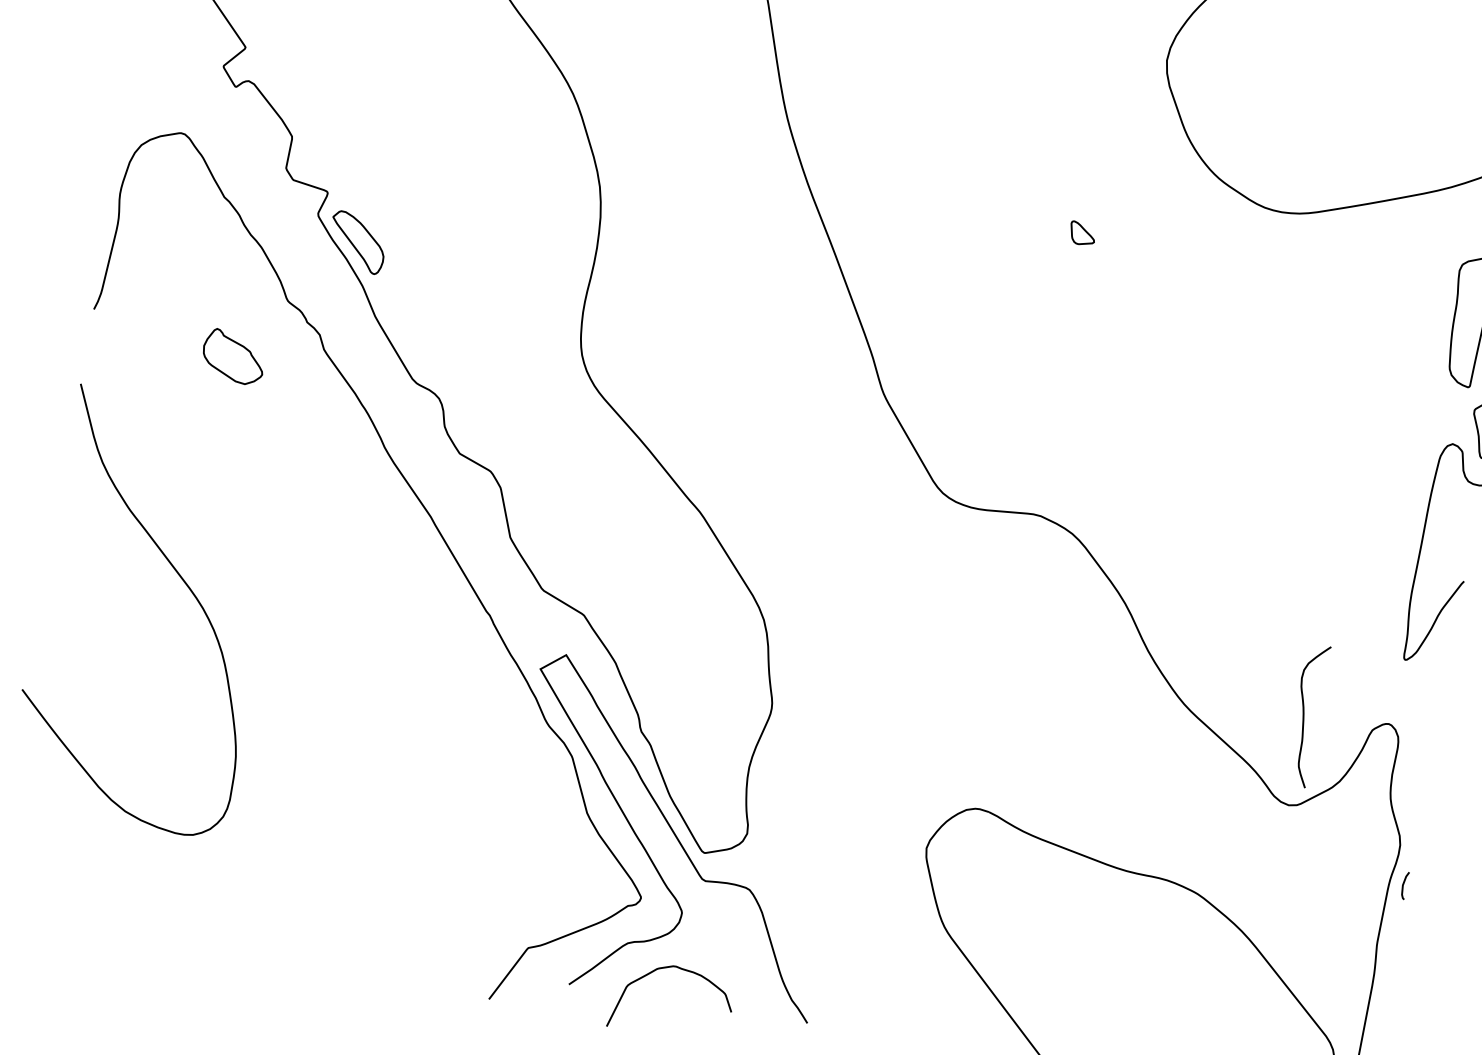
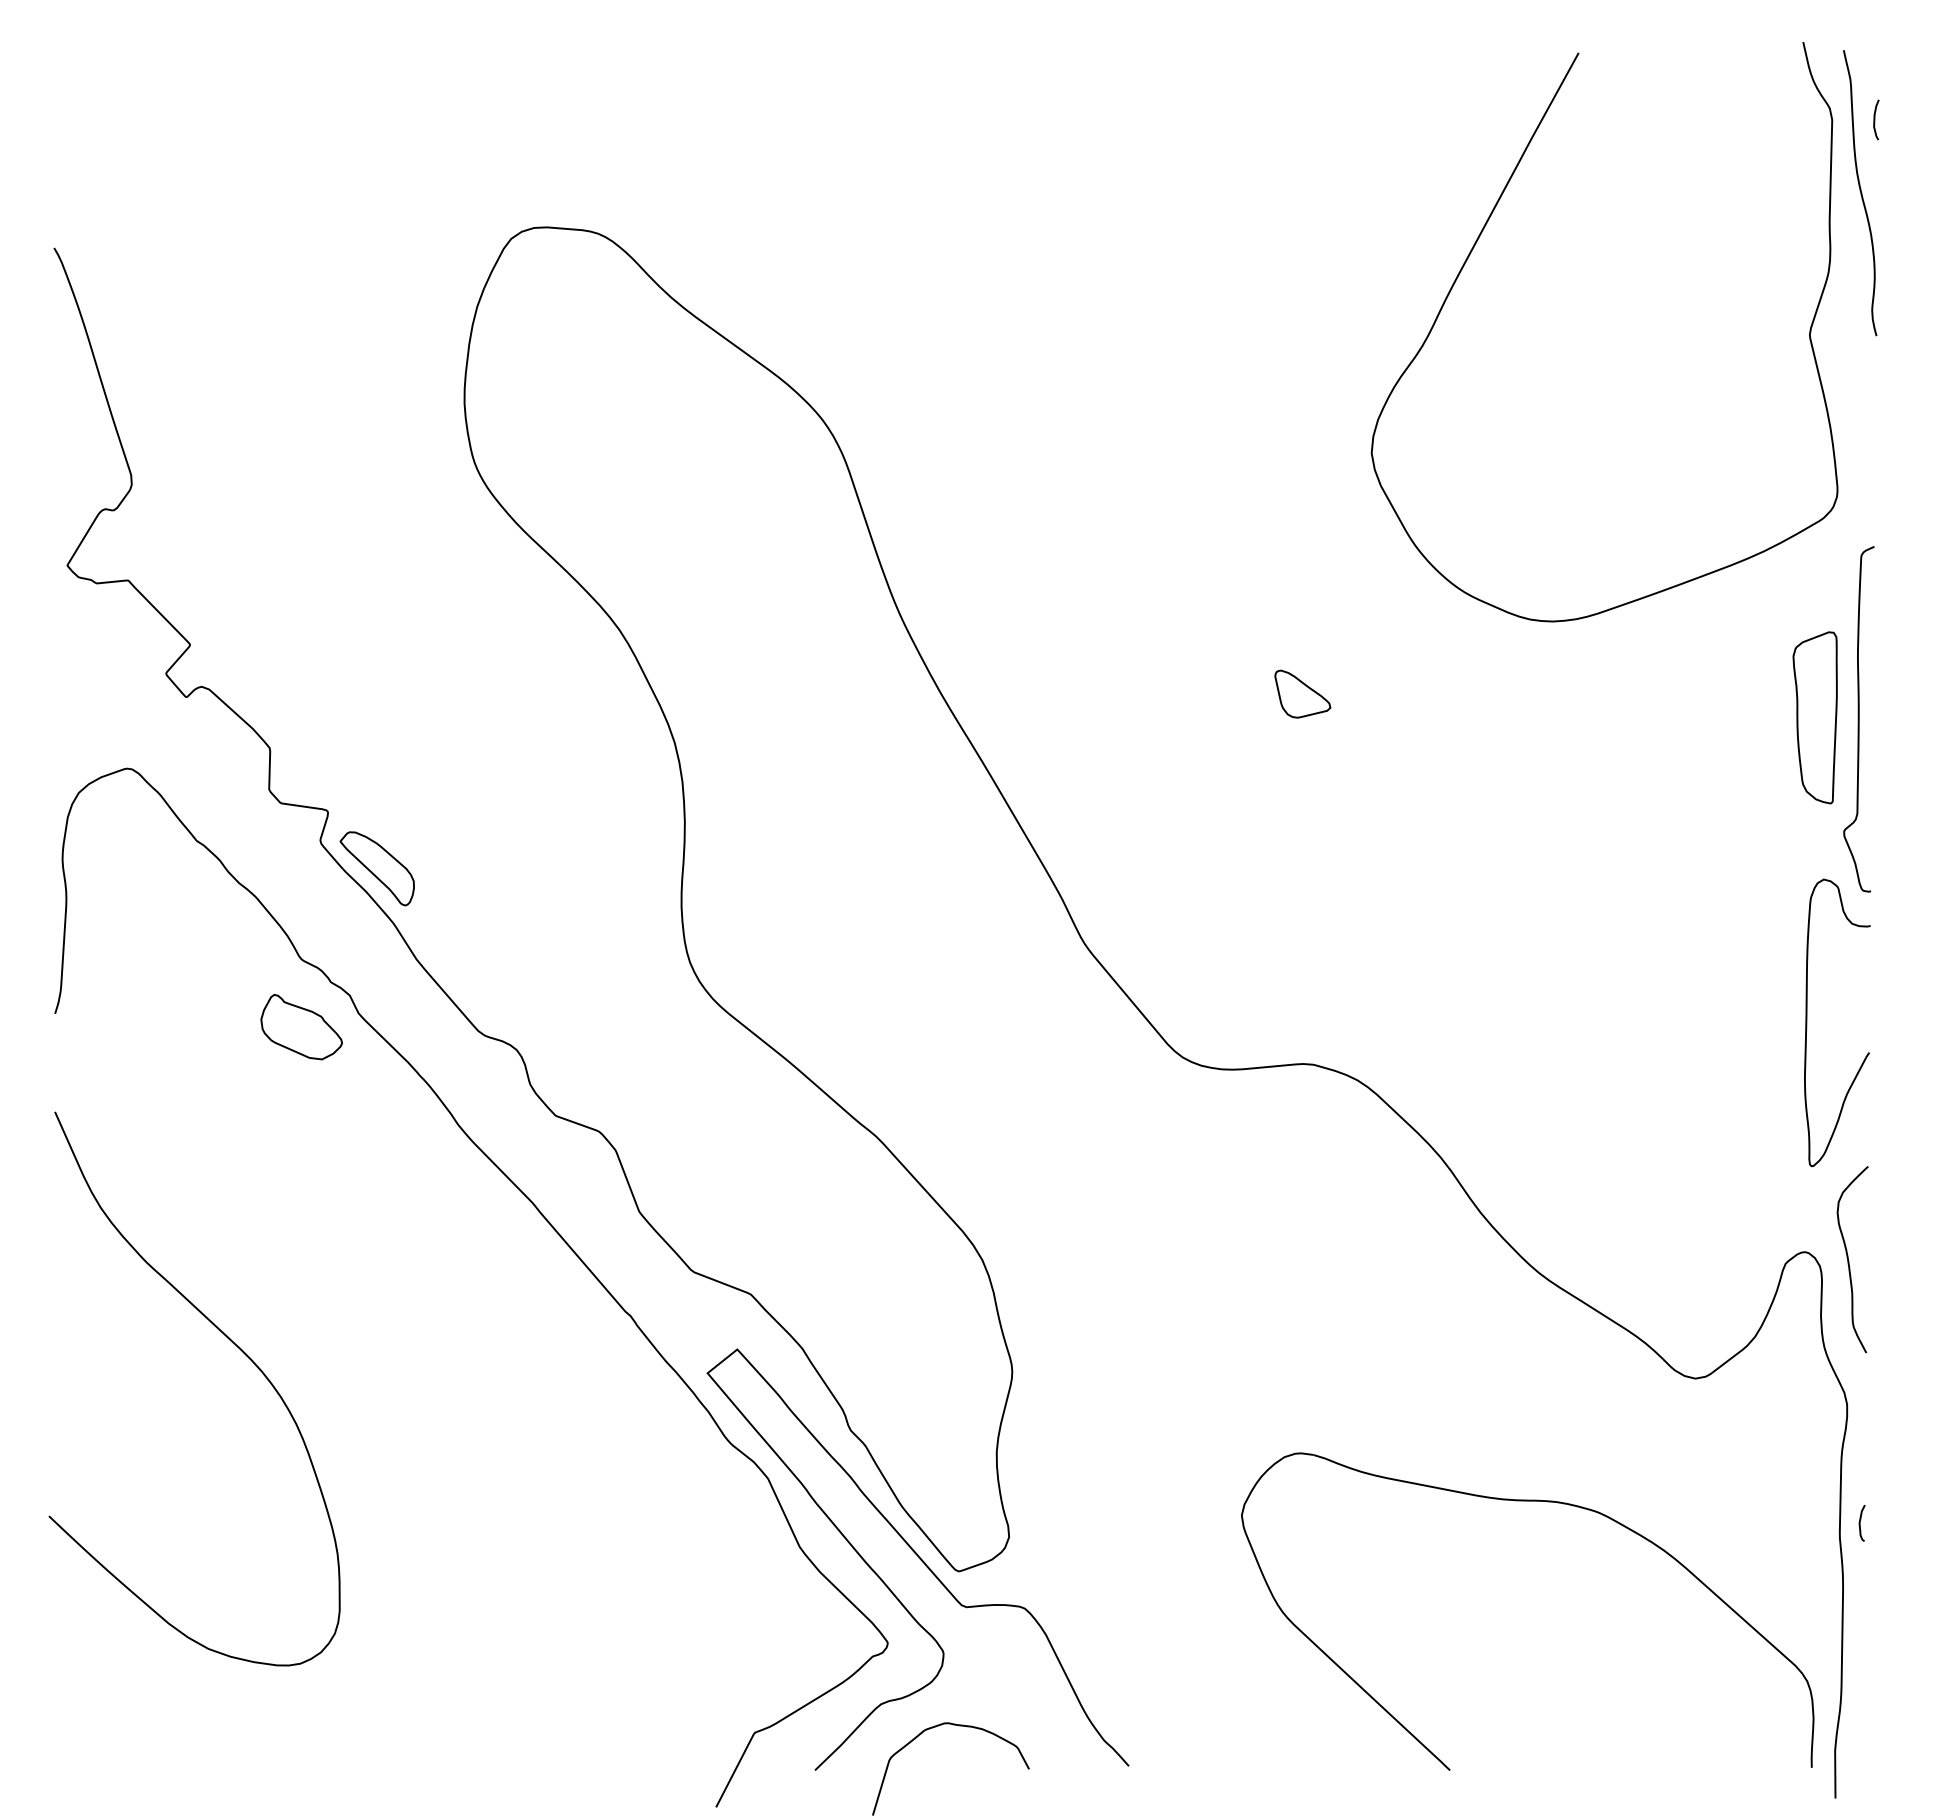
part: (1082, 233) -> (1302, 693), size x1.67
part: (233, 357) -> (301, 1027), moved
curve: (1304, 715) -> (1849, 1260), moved
curve: (1403, 885) -> (1860, 1523), moved

